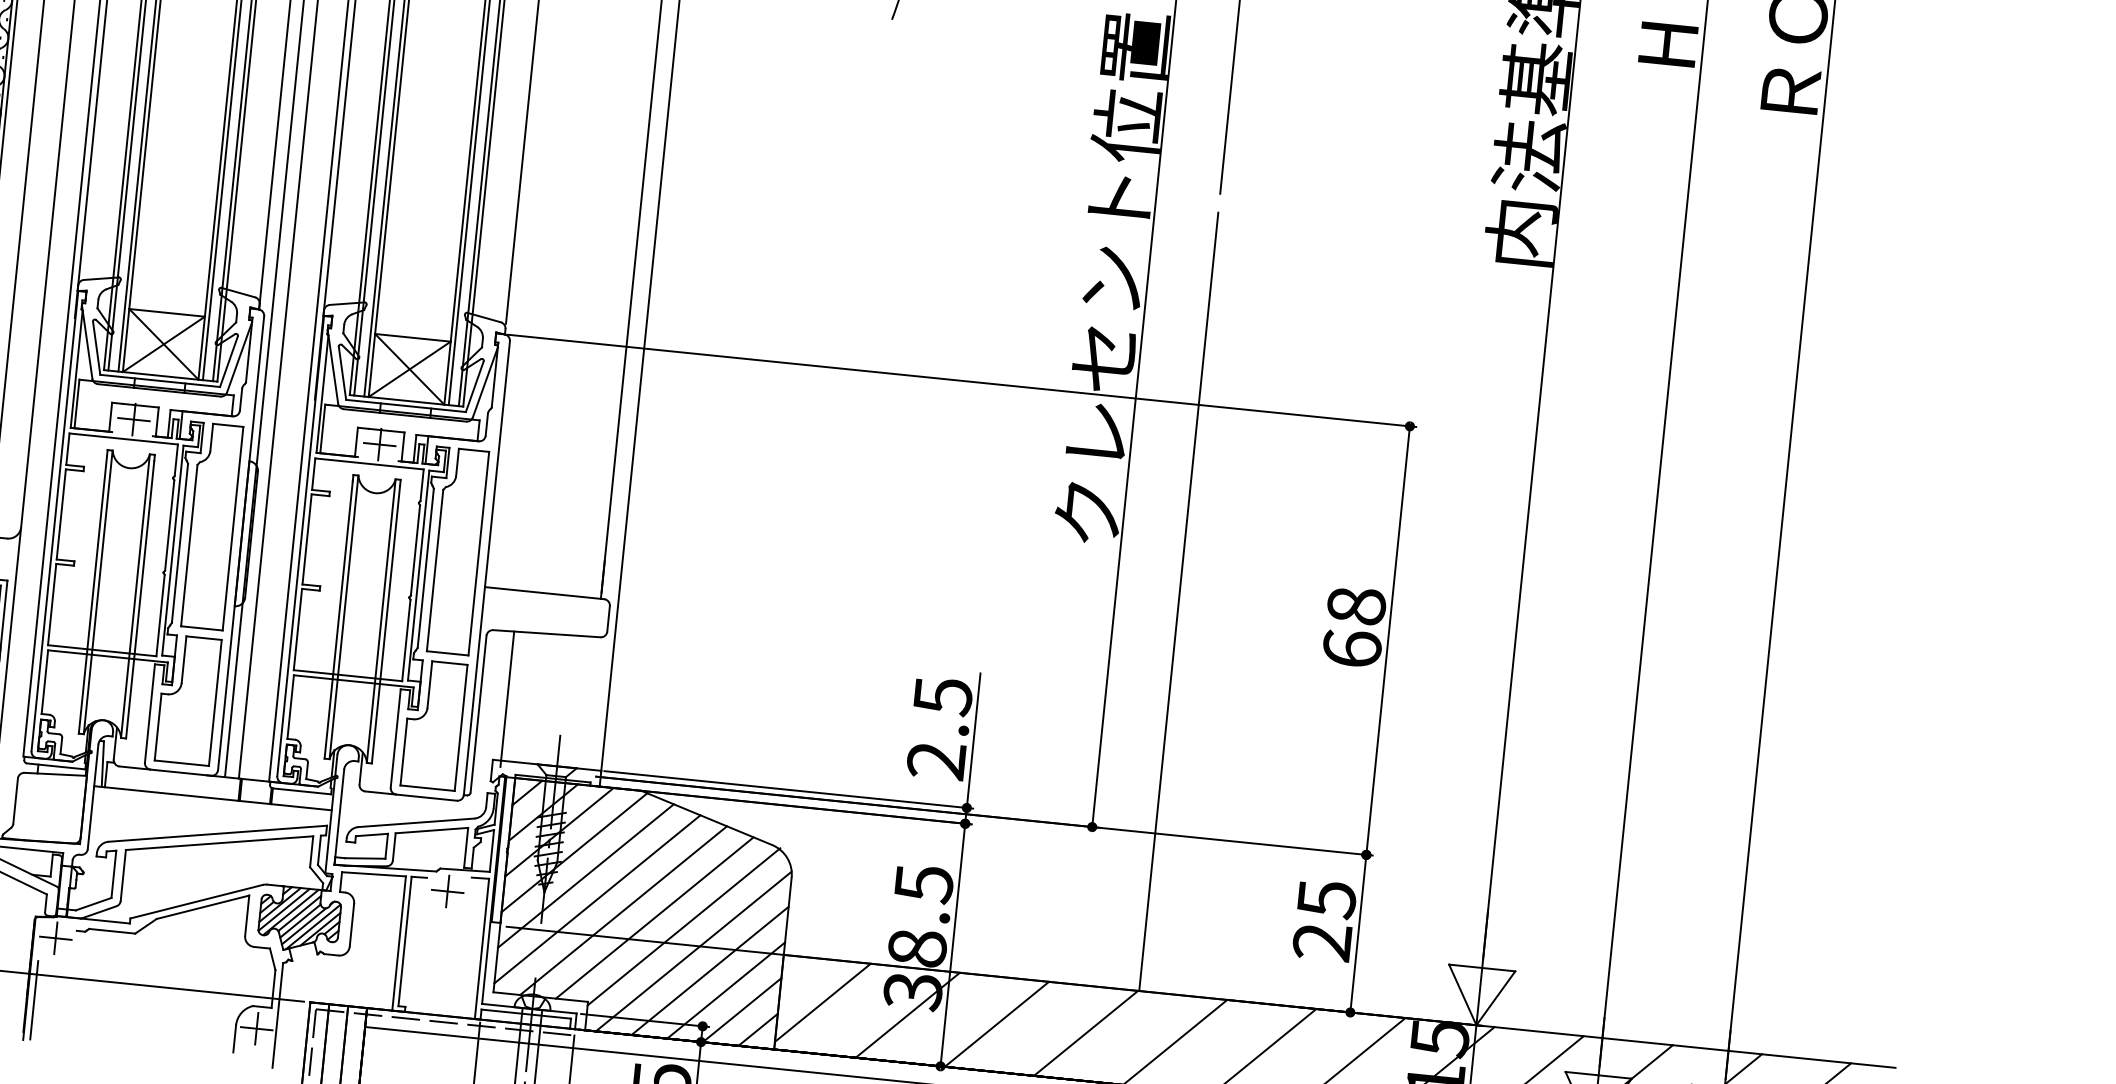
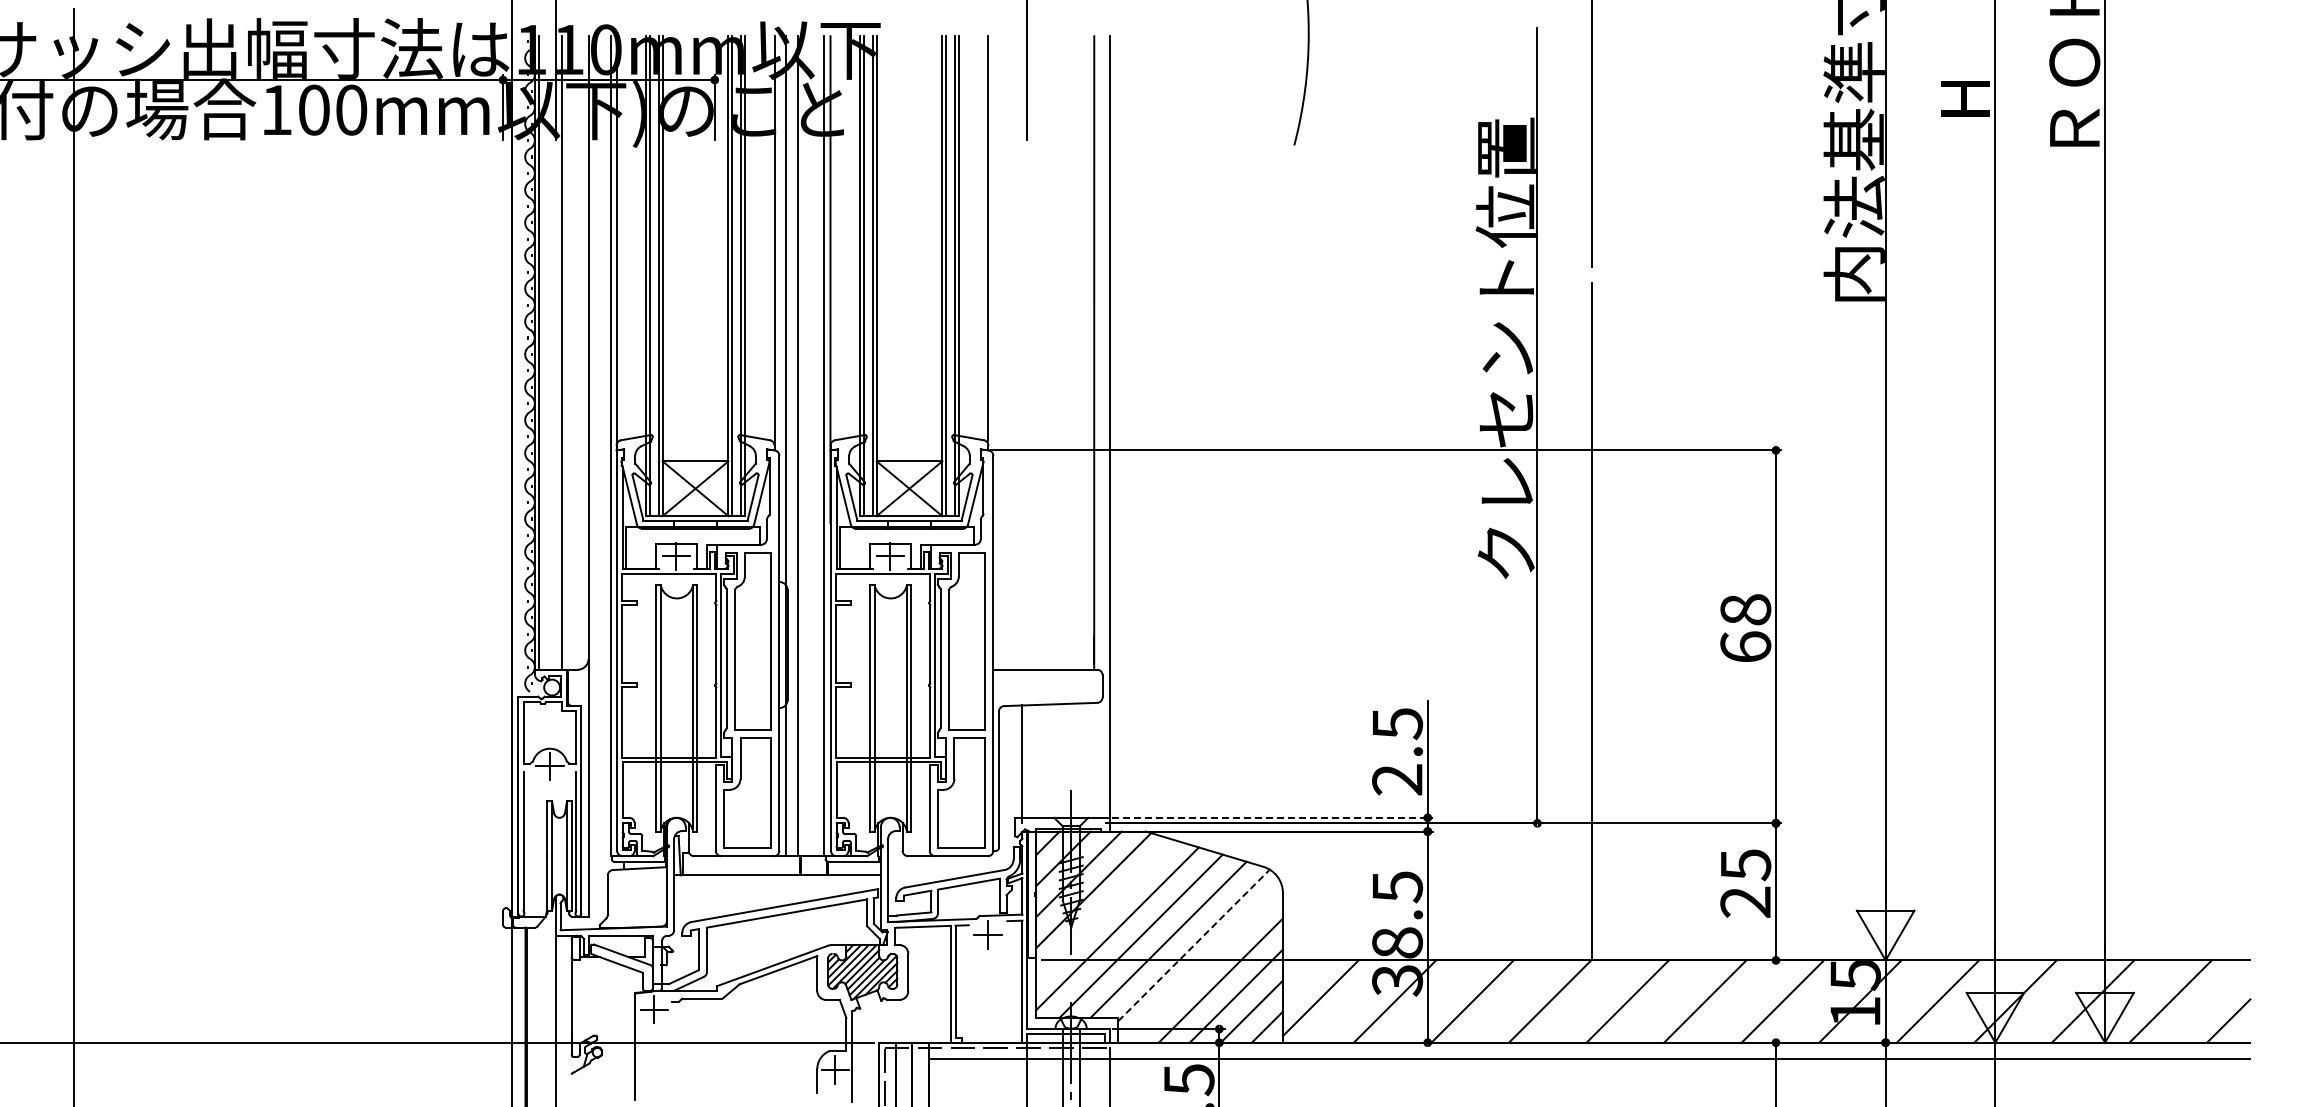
line: (789, 789) -> (1273, 817), solid -> dashed
line: (585, 875) -> (1105, 909), removed
line: (683, 927) -> (1194, 945), solid -> dashed
line: (693, 951) -> (1204, 965), removed
line: (34, 999) -> (641, 1064), removed

